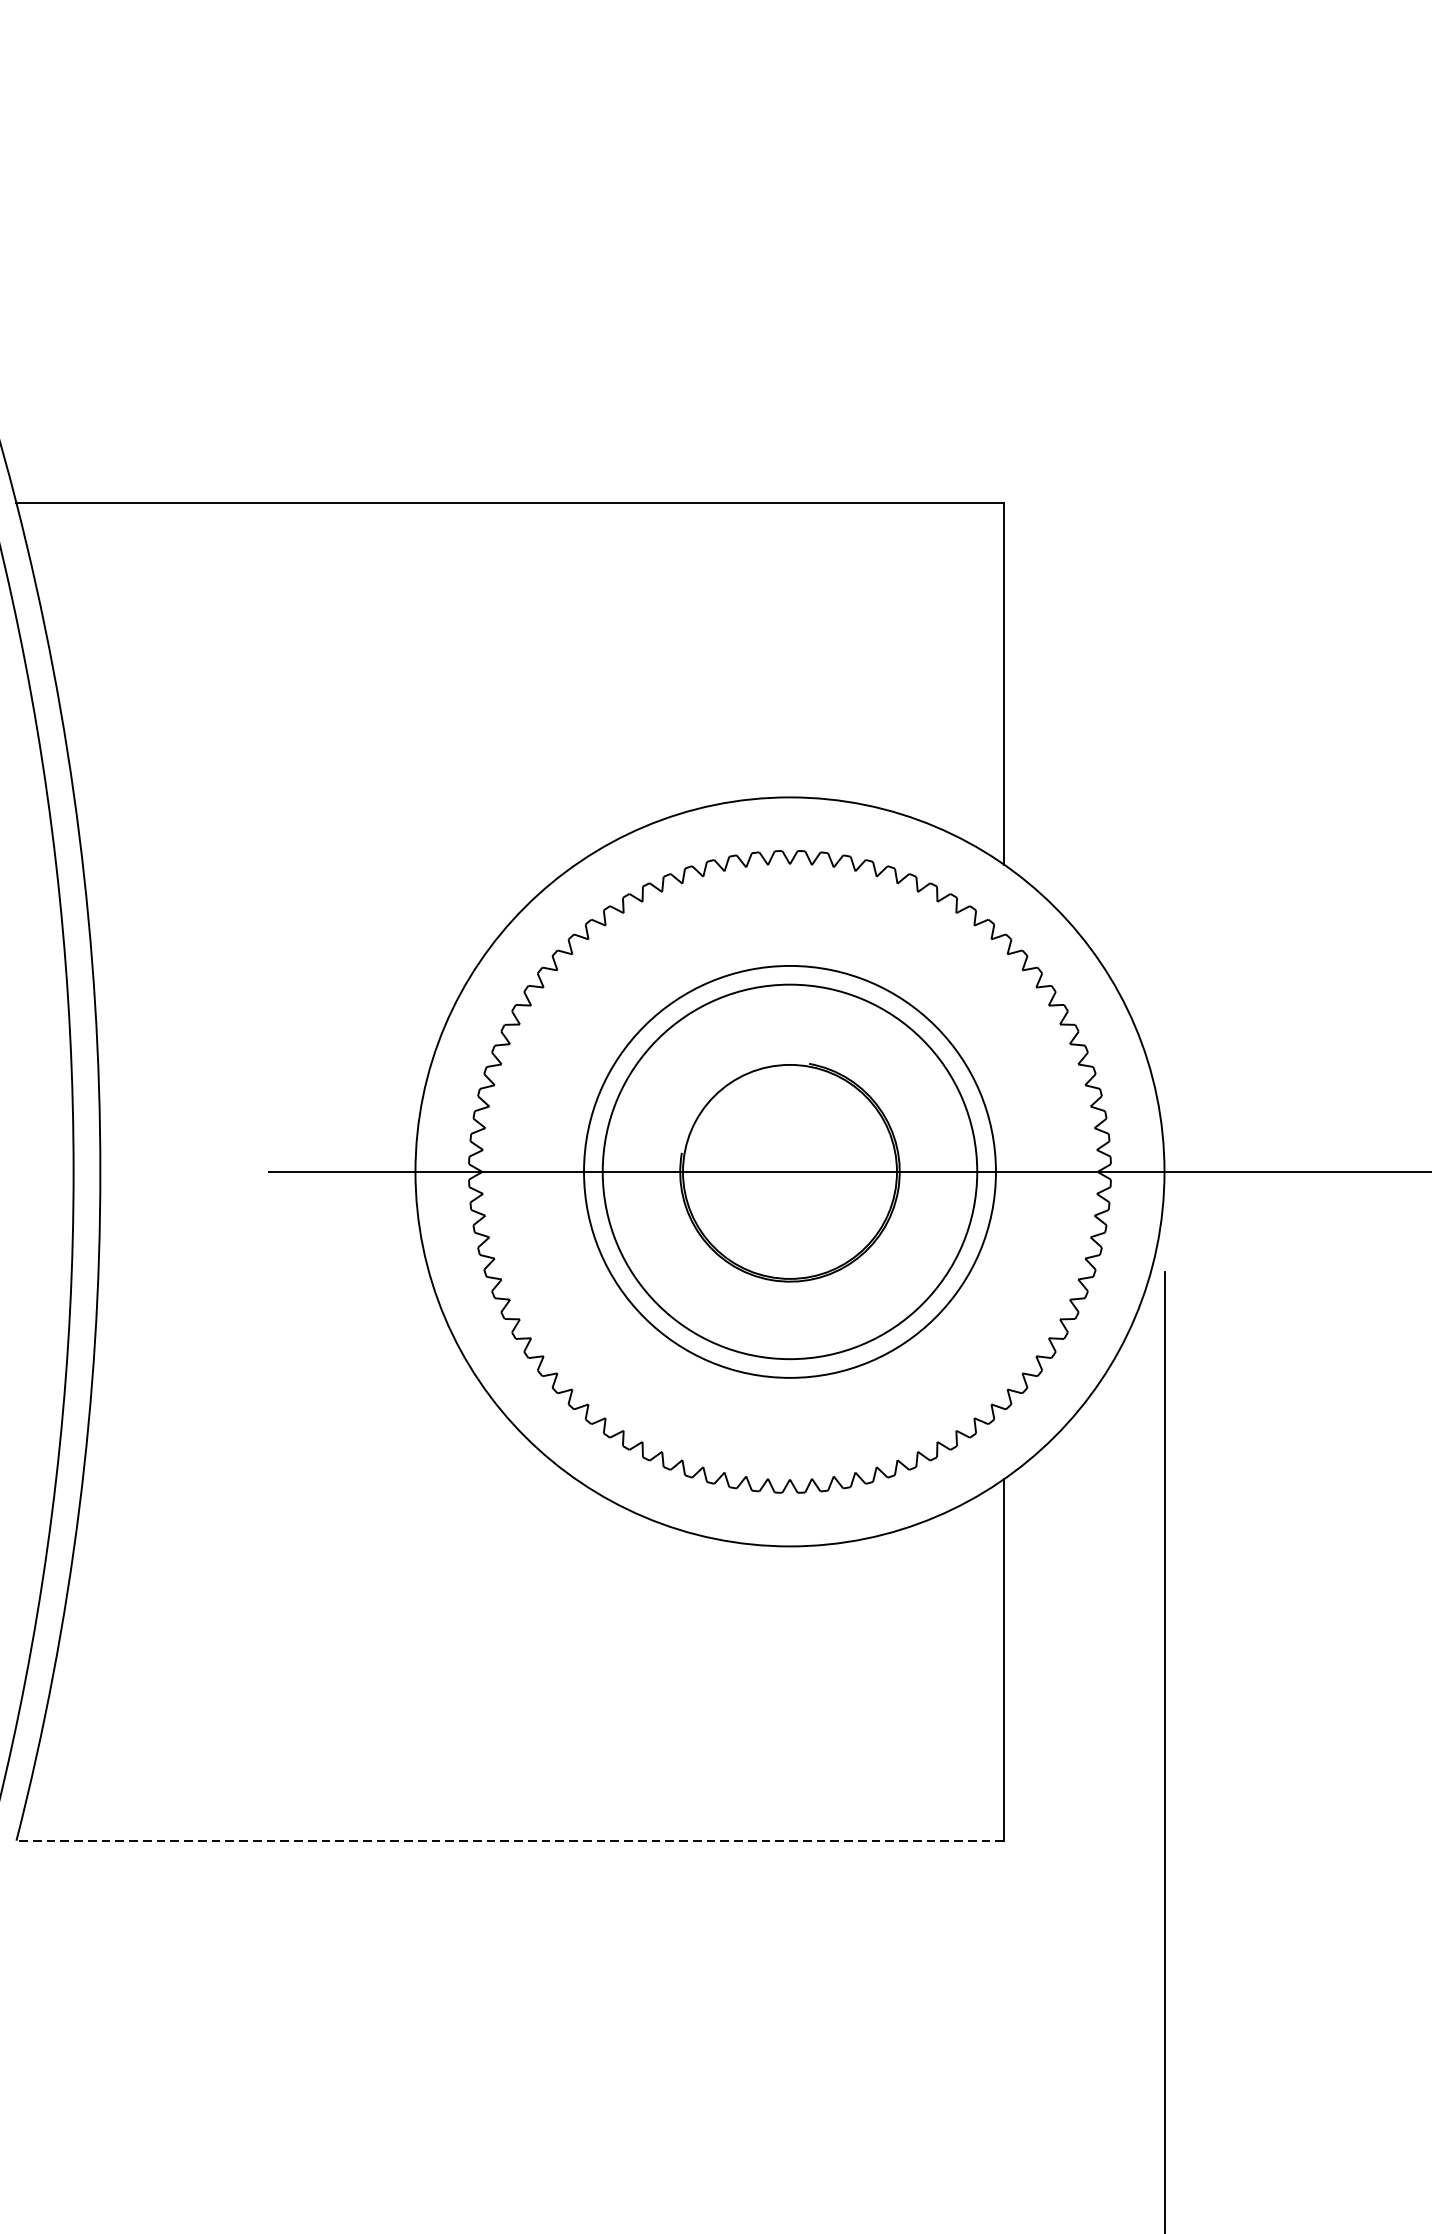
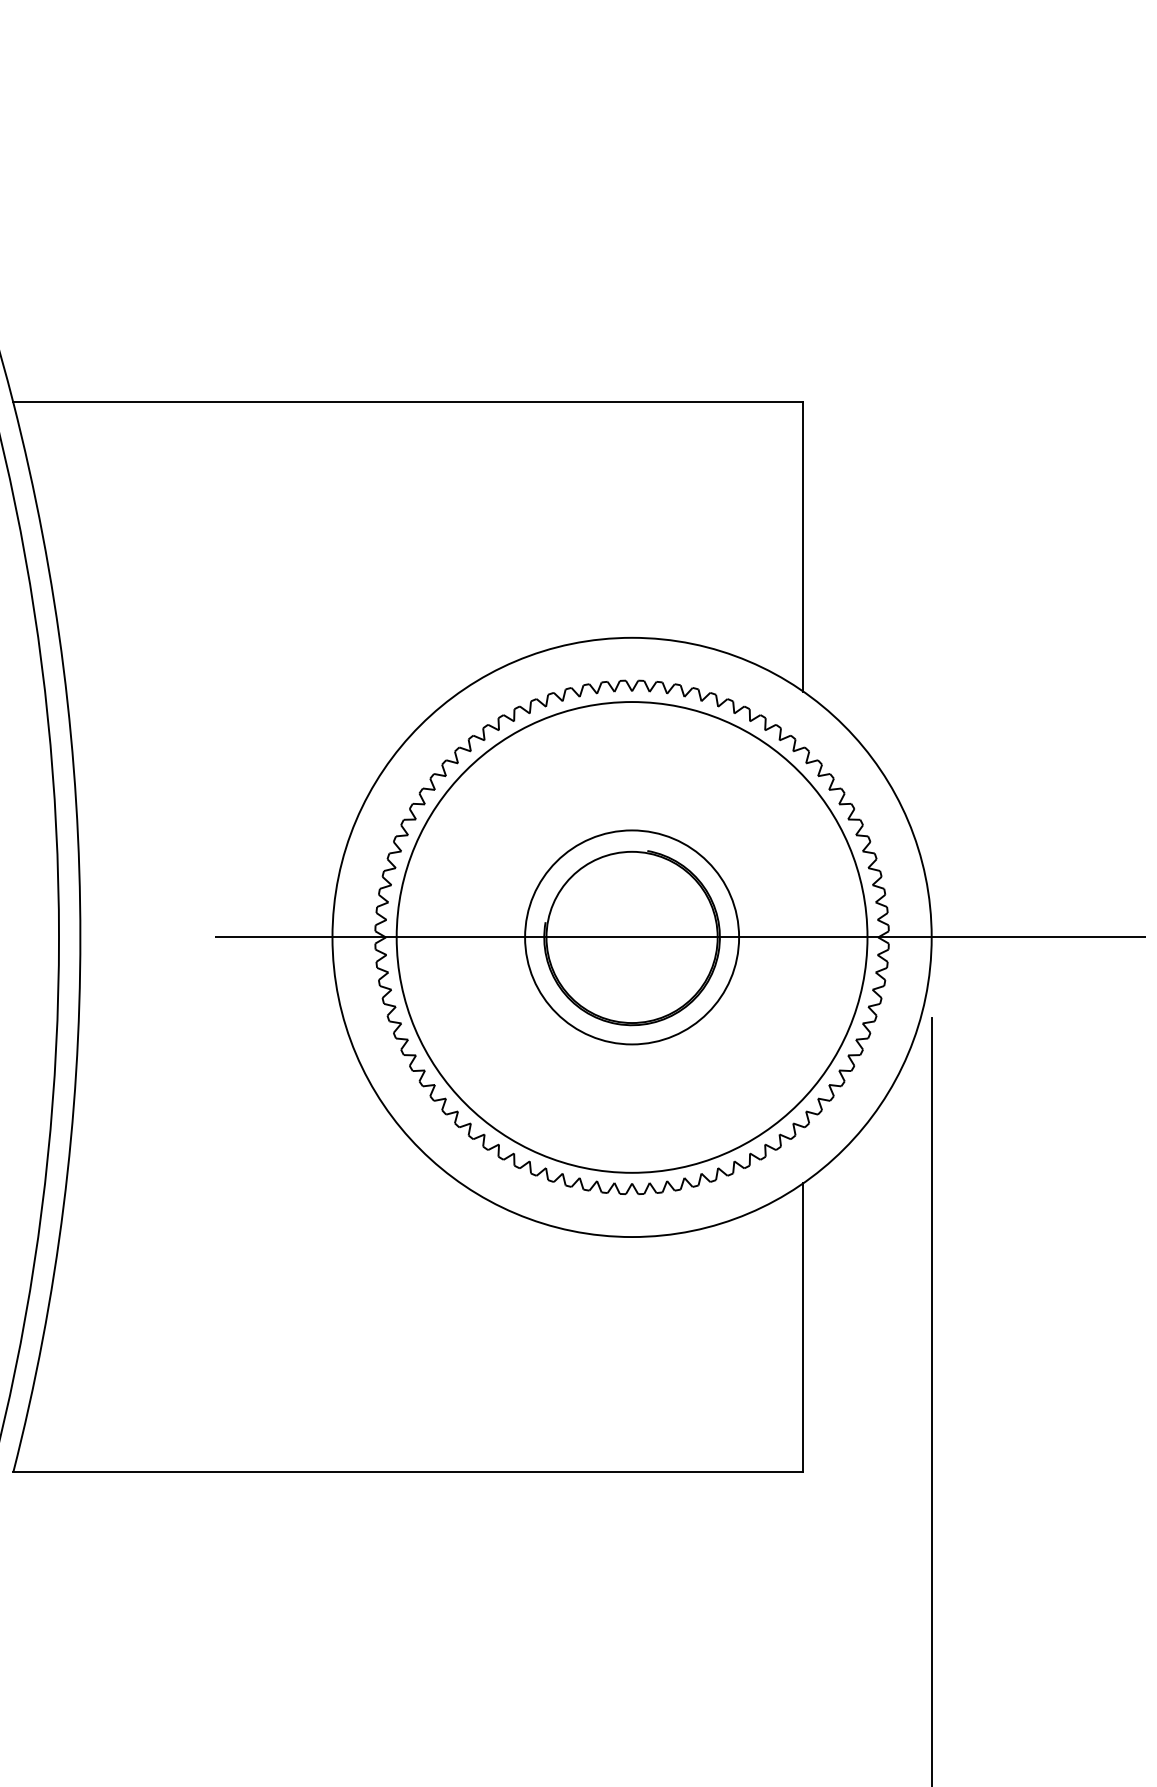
circle: (789, 1172) -> (631, 937), size x1.43
circle: (790, 1172) -> (632, 937), size x0.71
line: (509, 1840) -> (407, 1472), dashed -> solid

